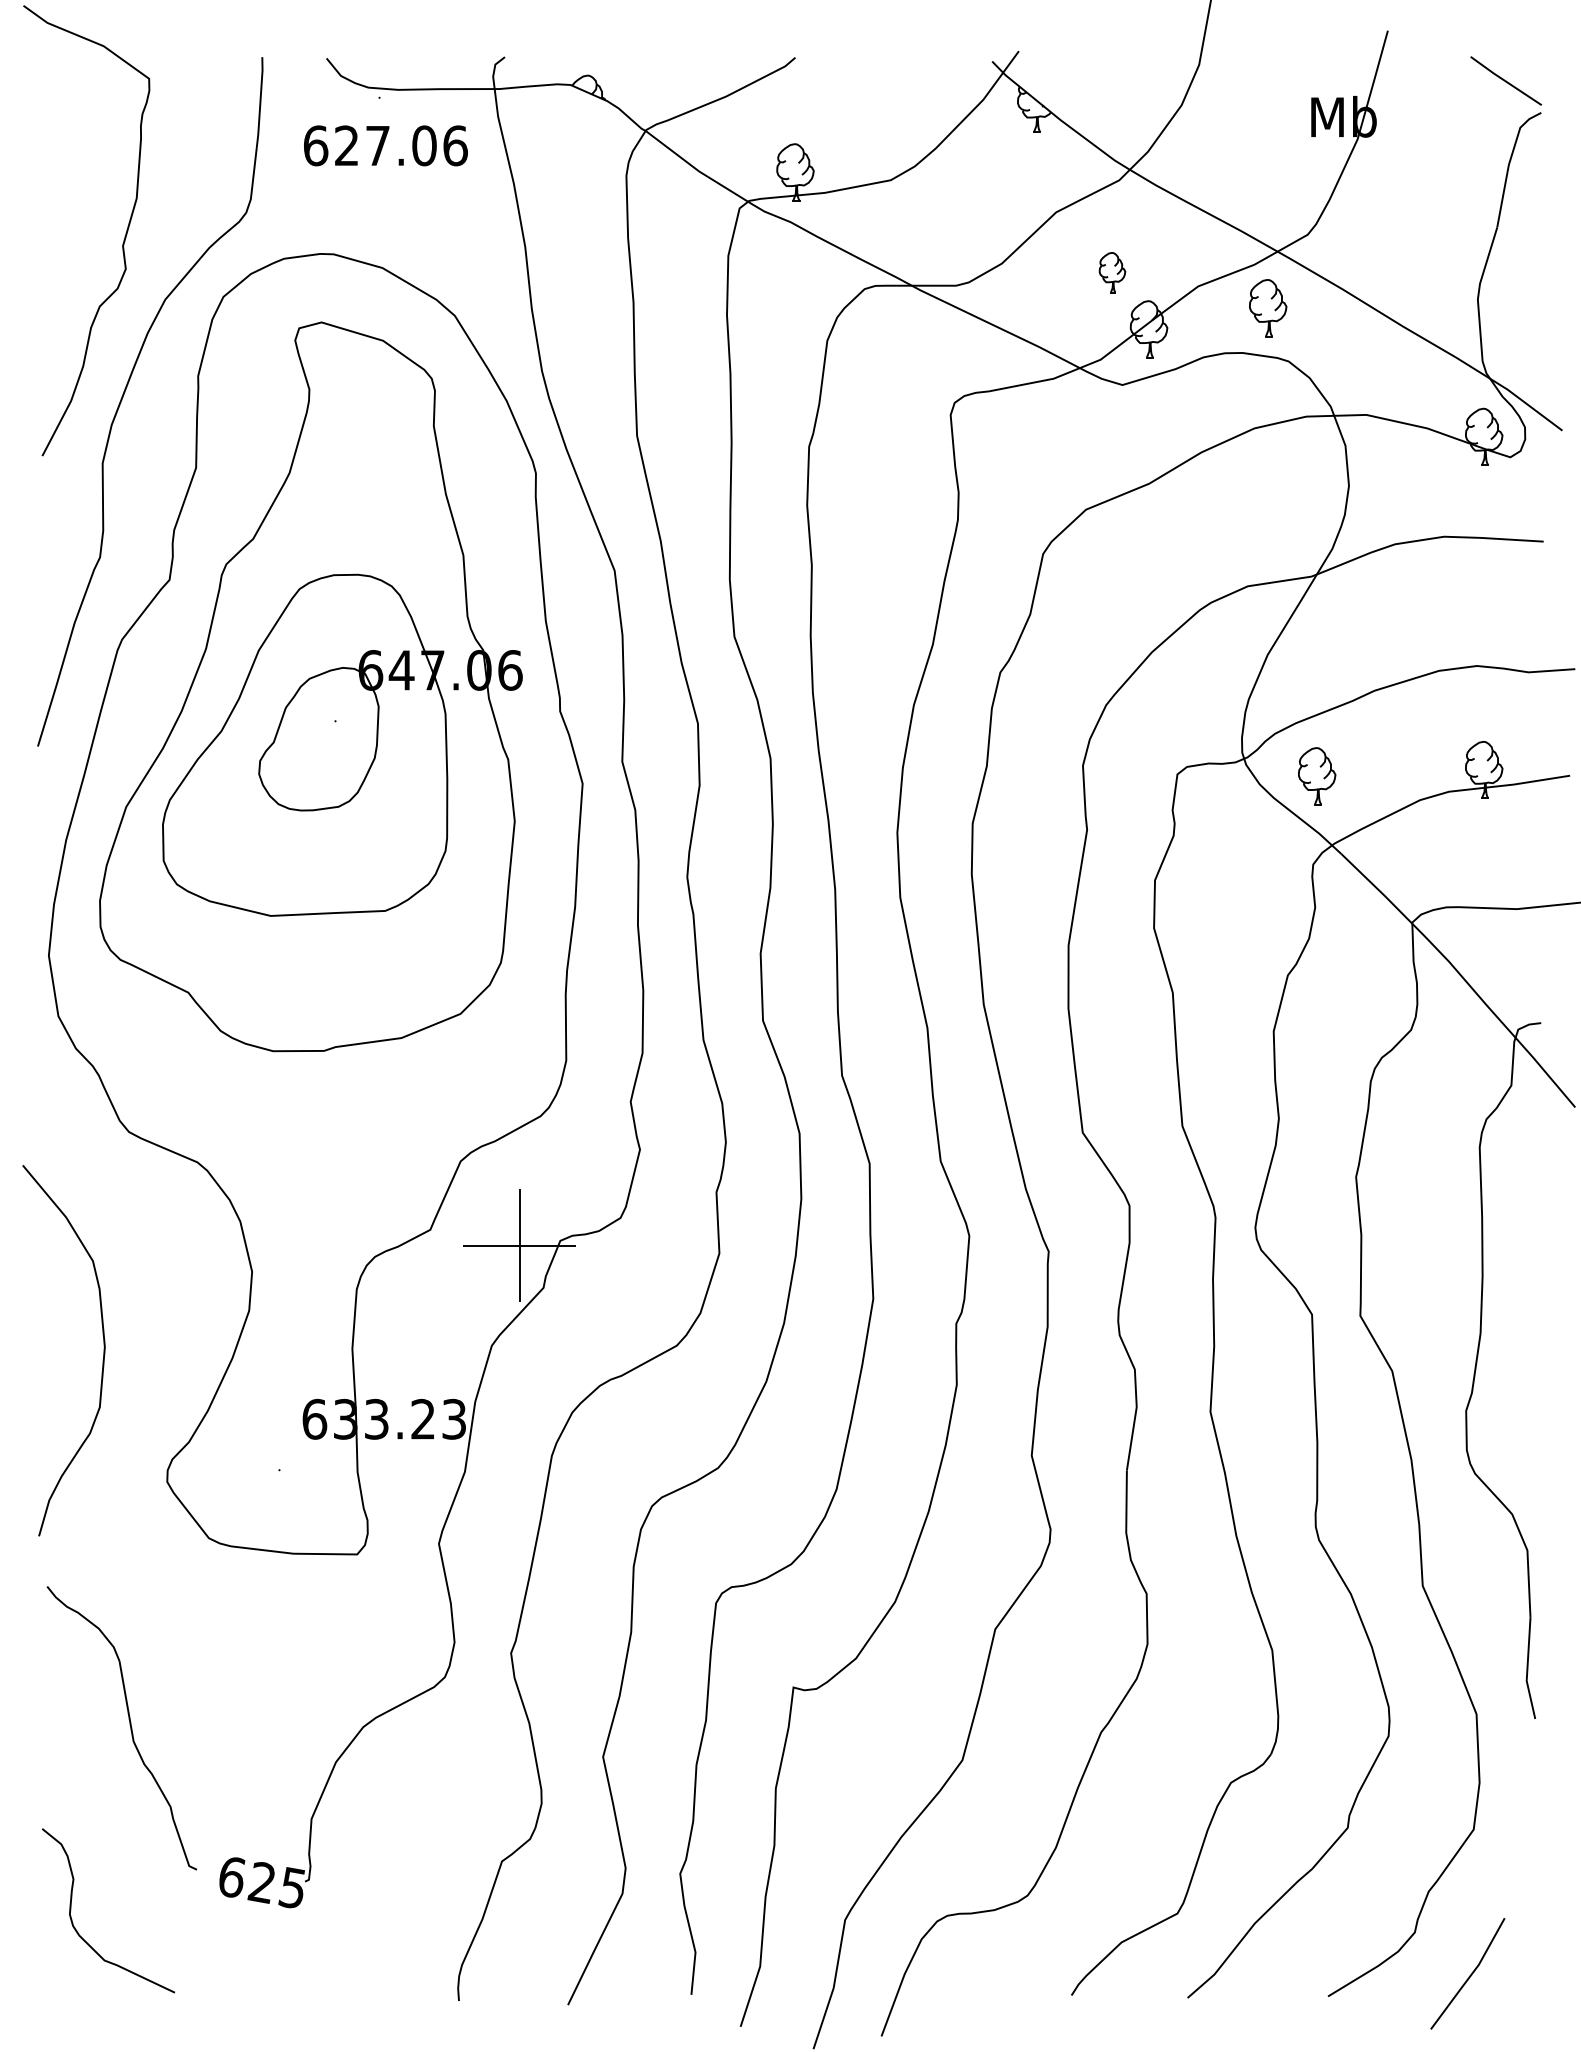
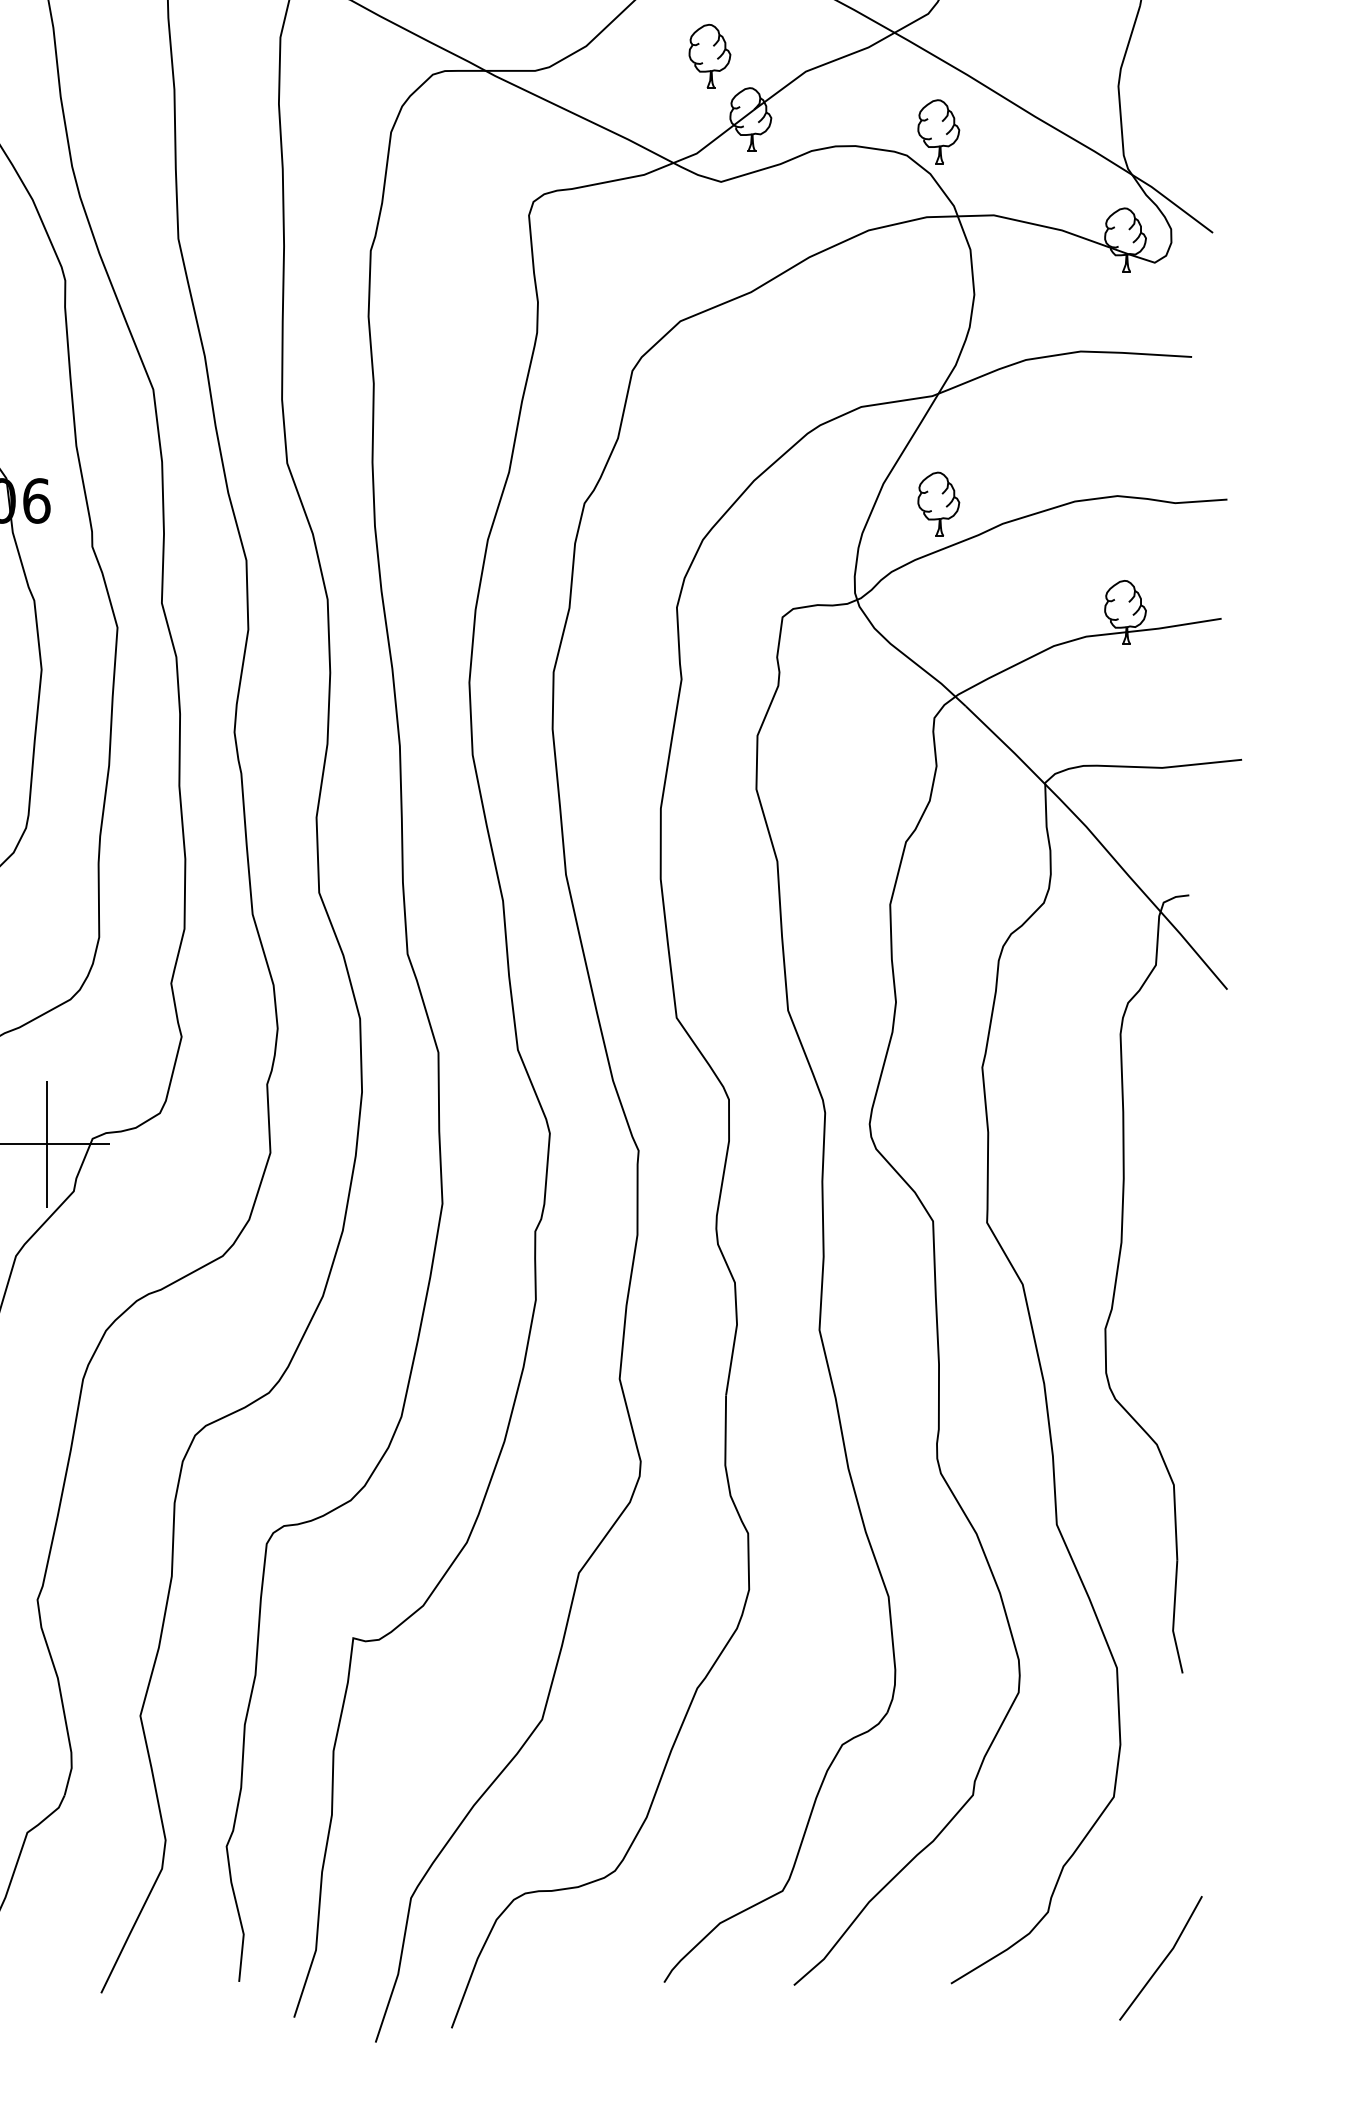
part: (1112, 272) -> (709, 56), size x1.43
part: (1268, 308) -> (939, 132), moved
part: (1317, 776) -> (939, 504), moved
line: (1469, 1975) -> (1162, 1960), moved

